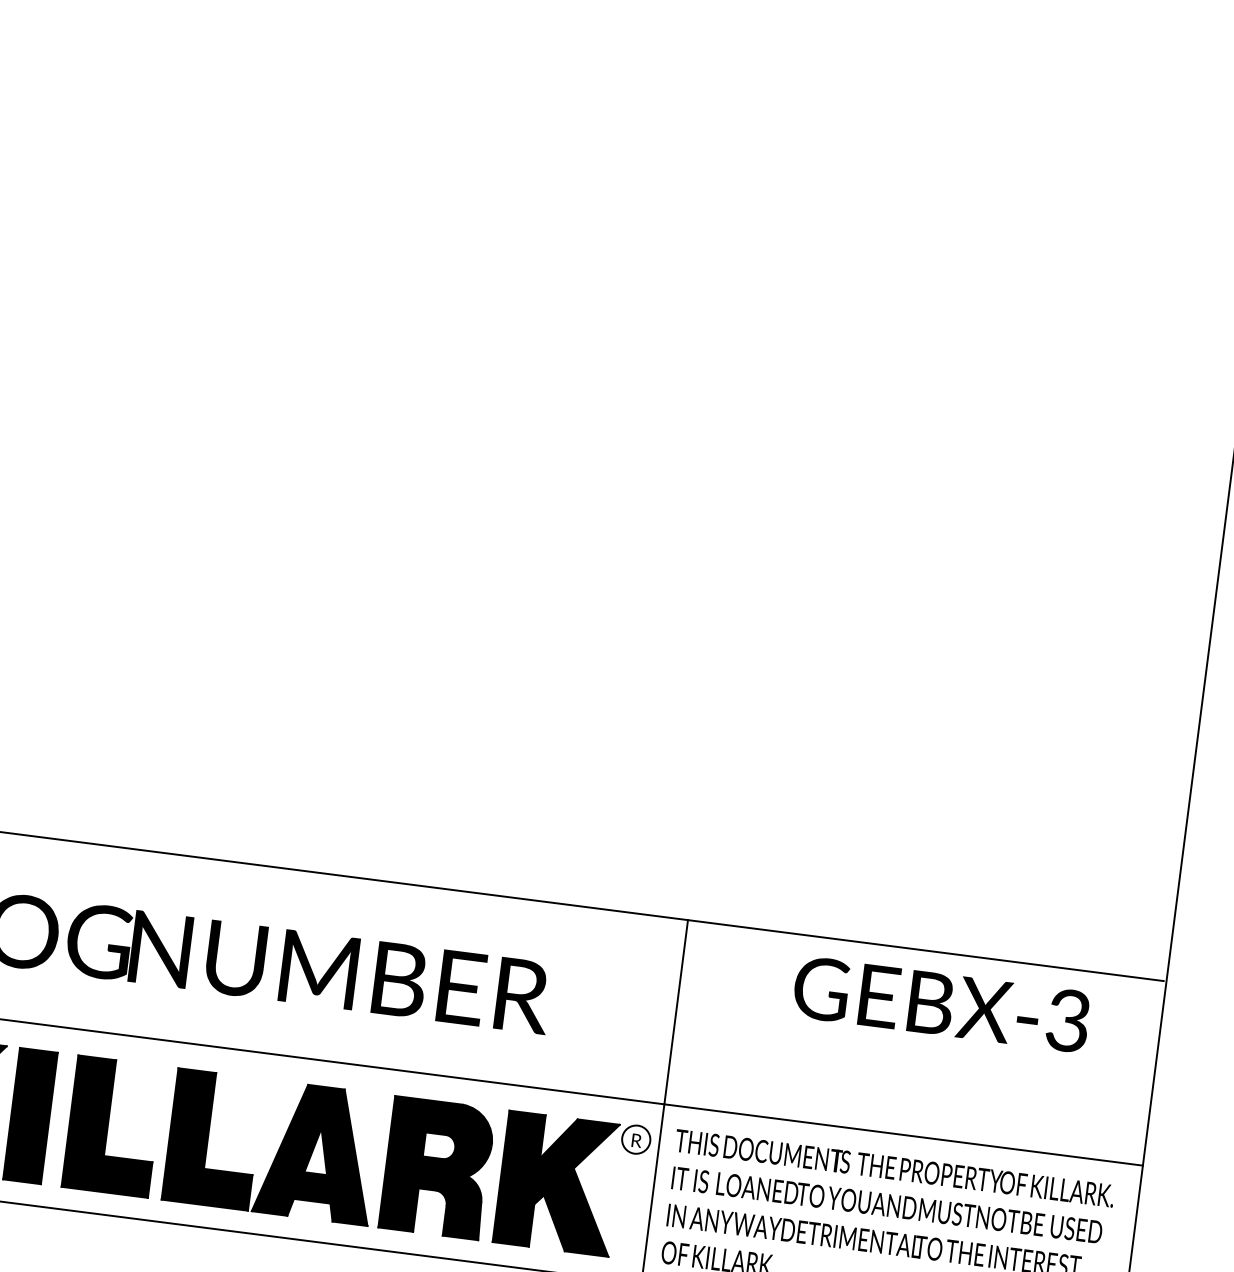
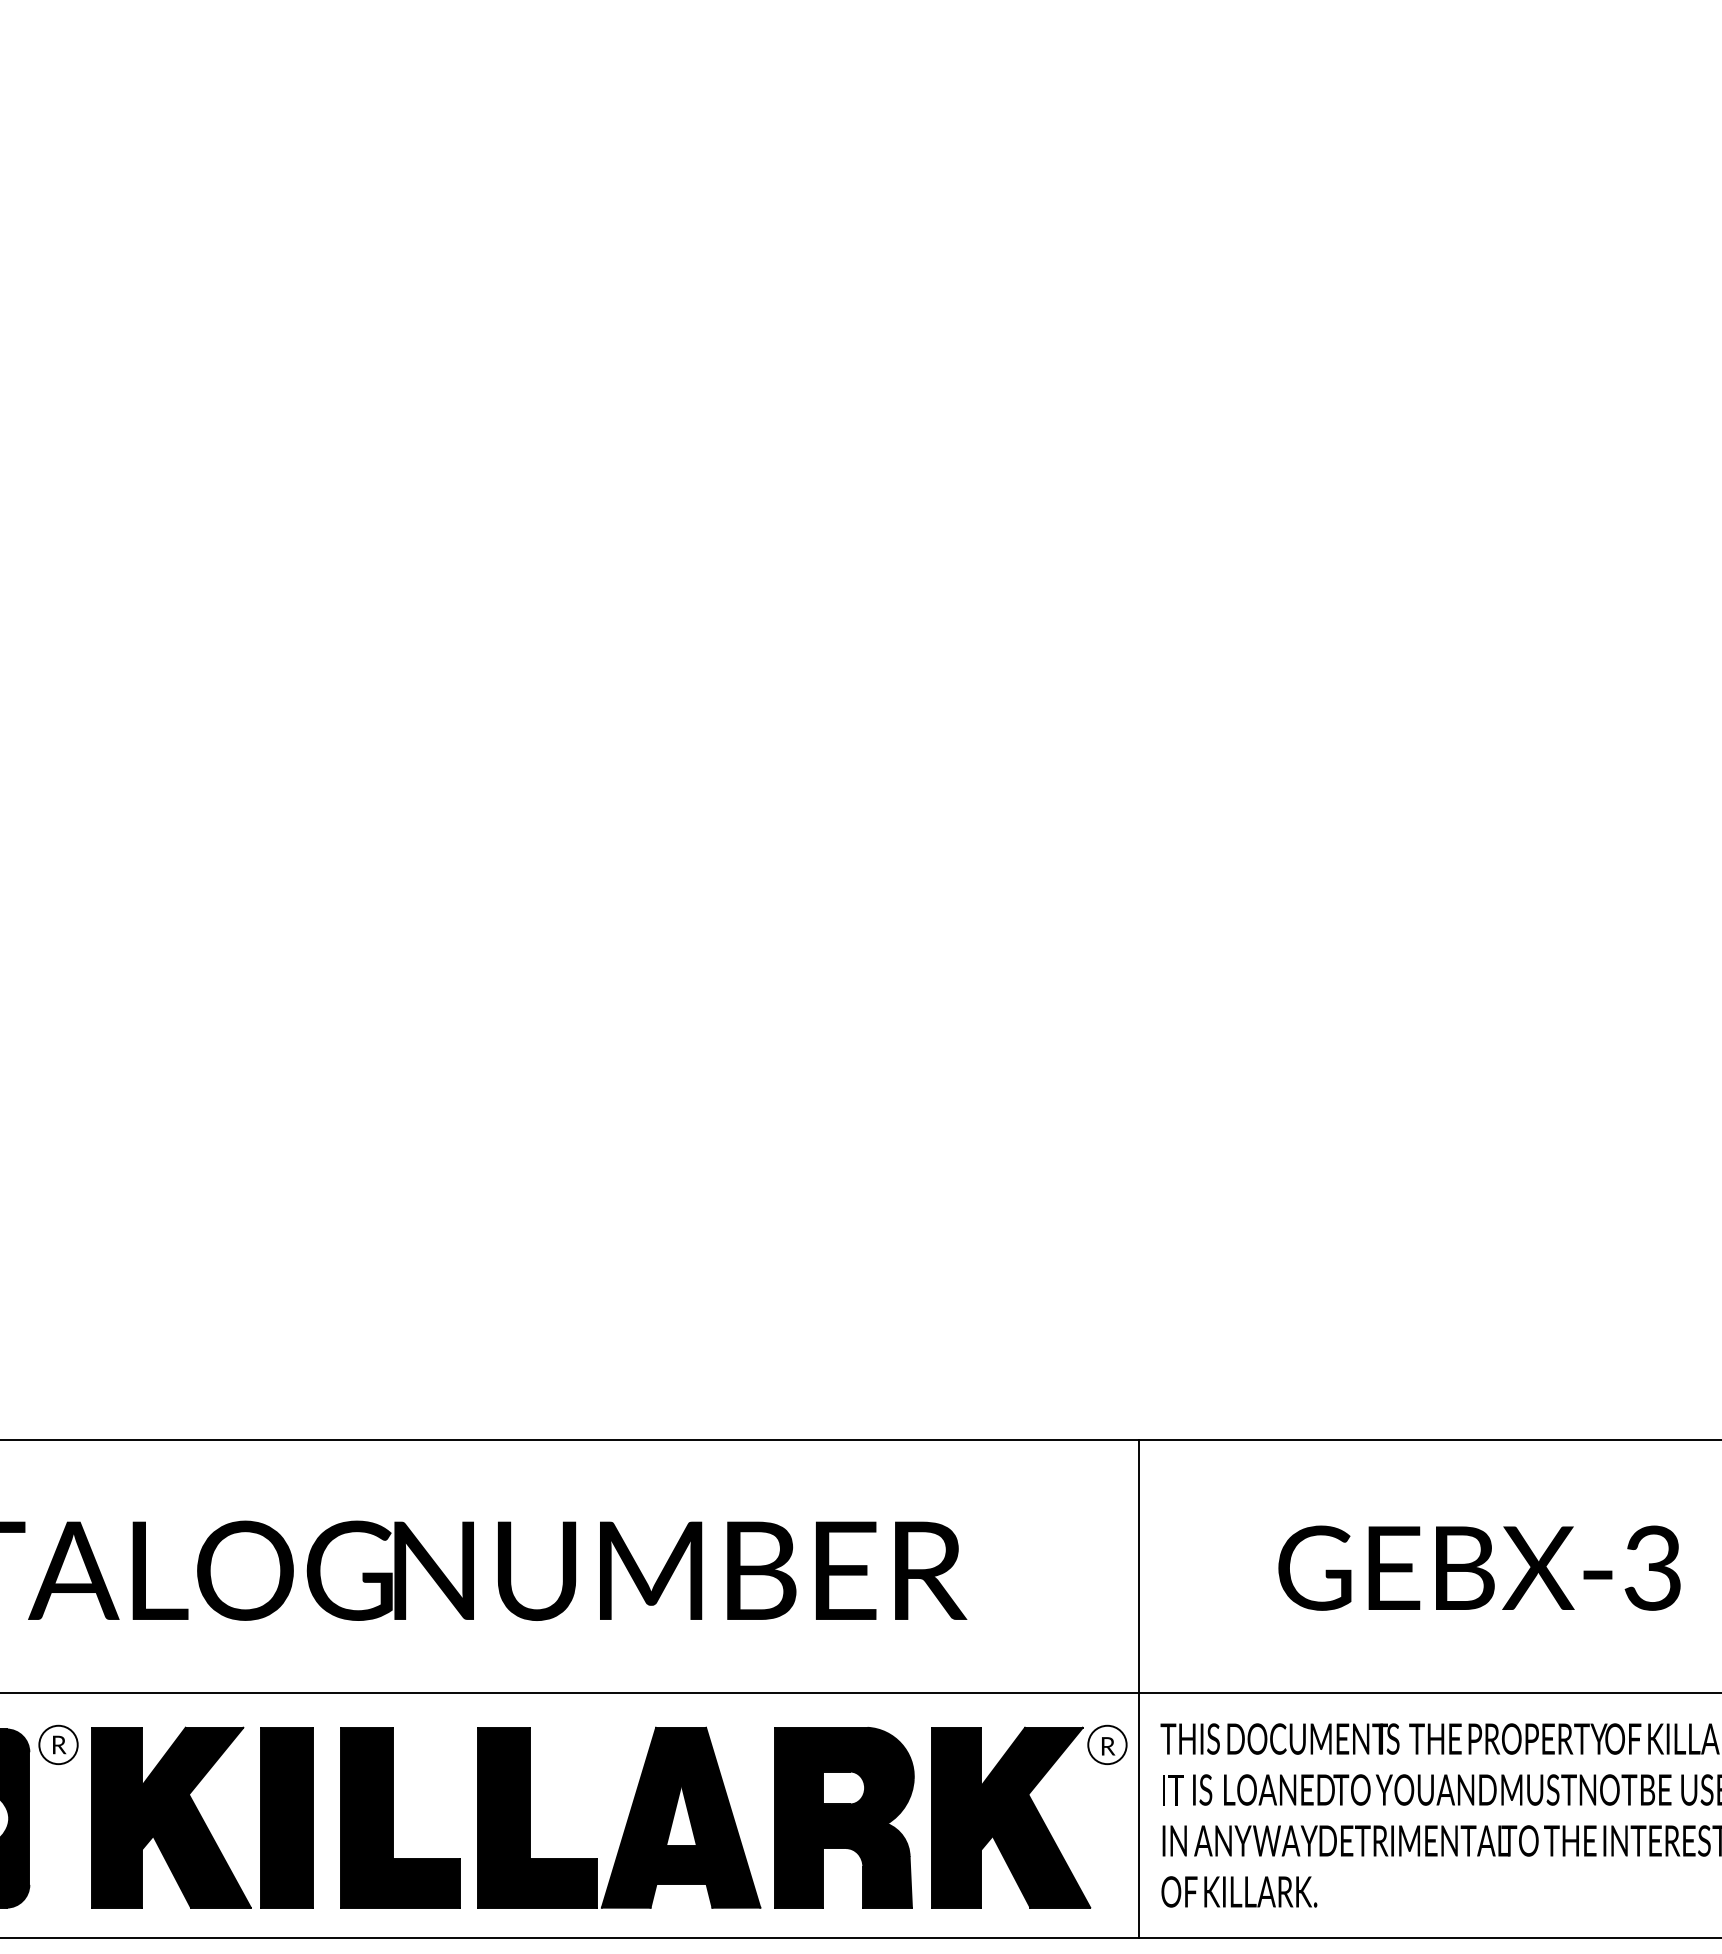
text: (941, 1004) -> (1479, 1567), moved

